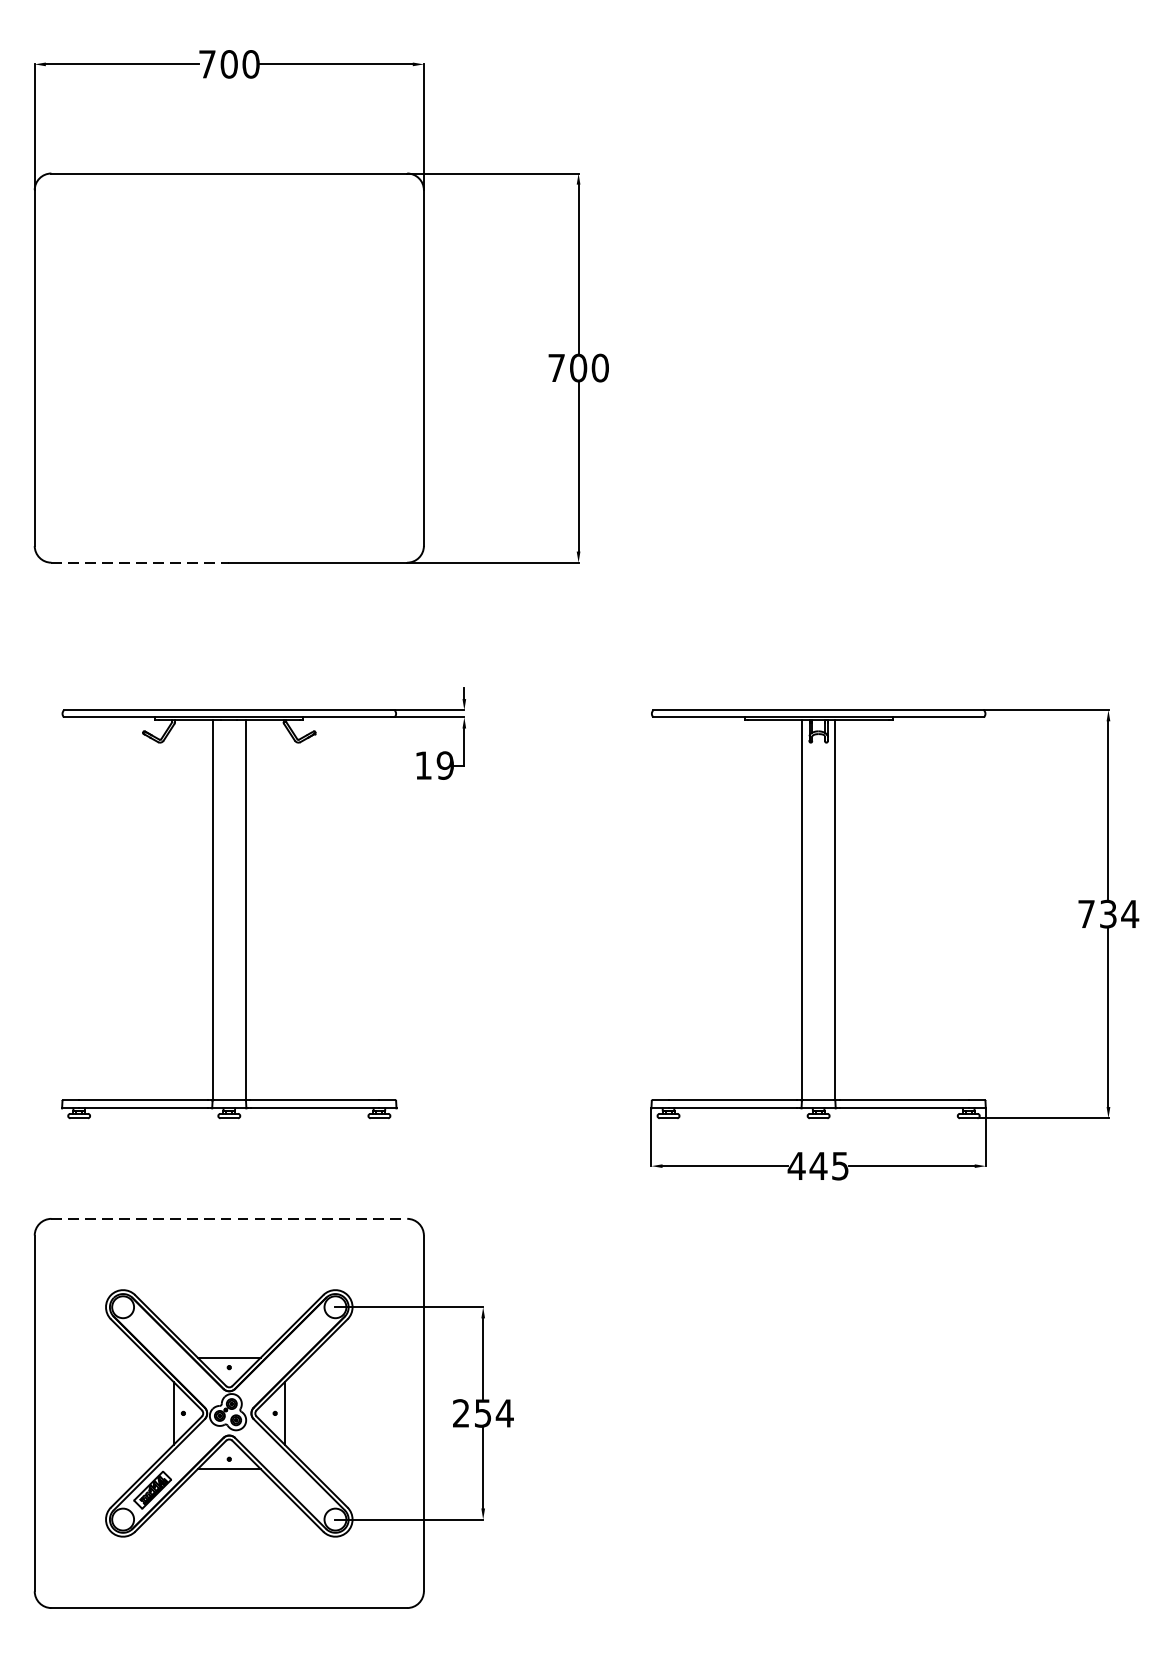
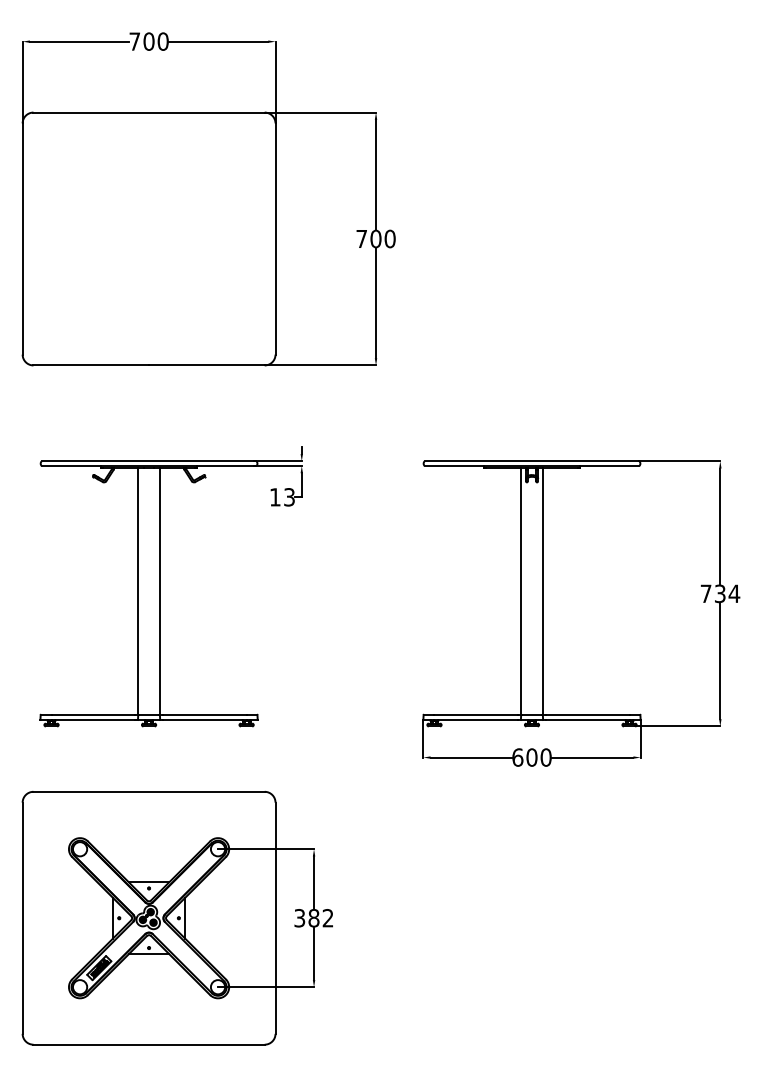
line: (140, 562) -> (91, 365), dashed -> solid
text: (445, 765) -> (289, 497), 19 -> 13
text: (817, 1166) -> (531, 757), 445 -> 600
line: (229, 1218) -> (149, 791), dashed -> solid
text: (482, 1413) -> (313, 918), 254 -> 382

